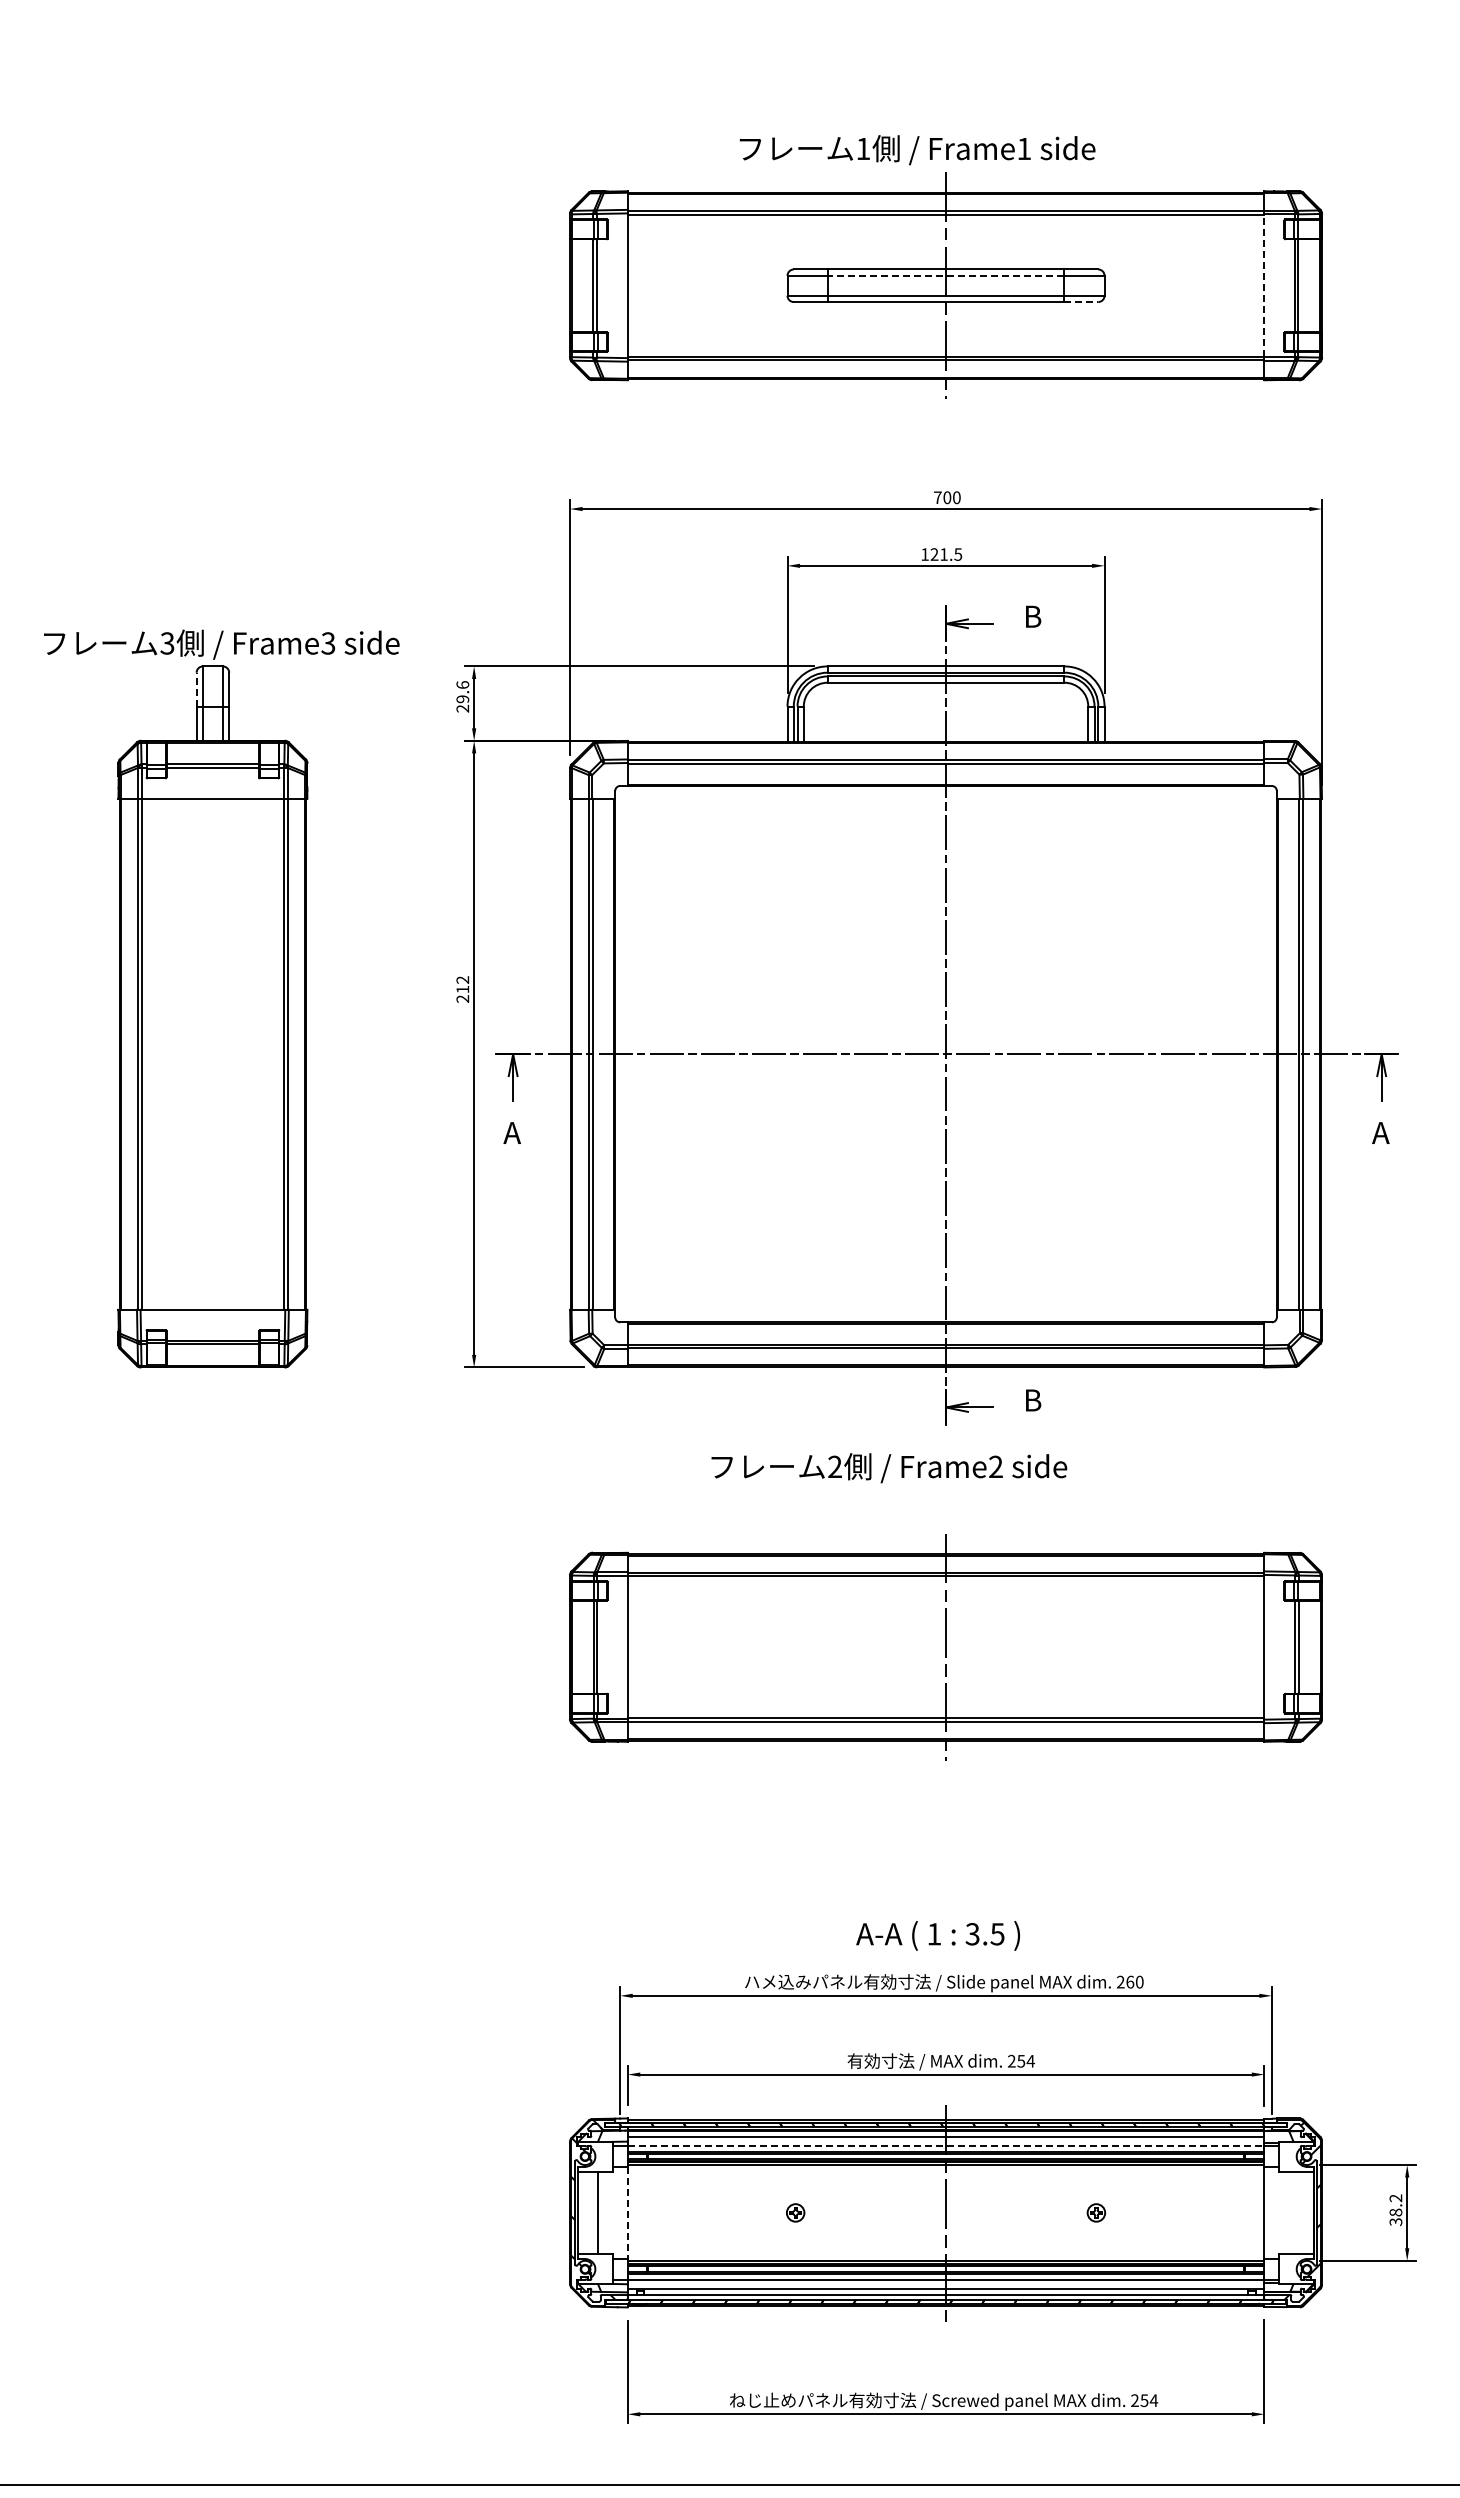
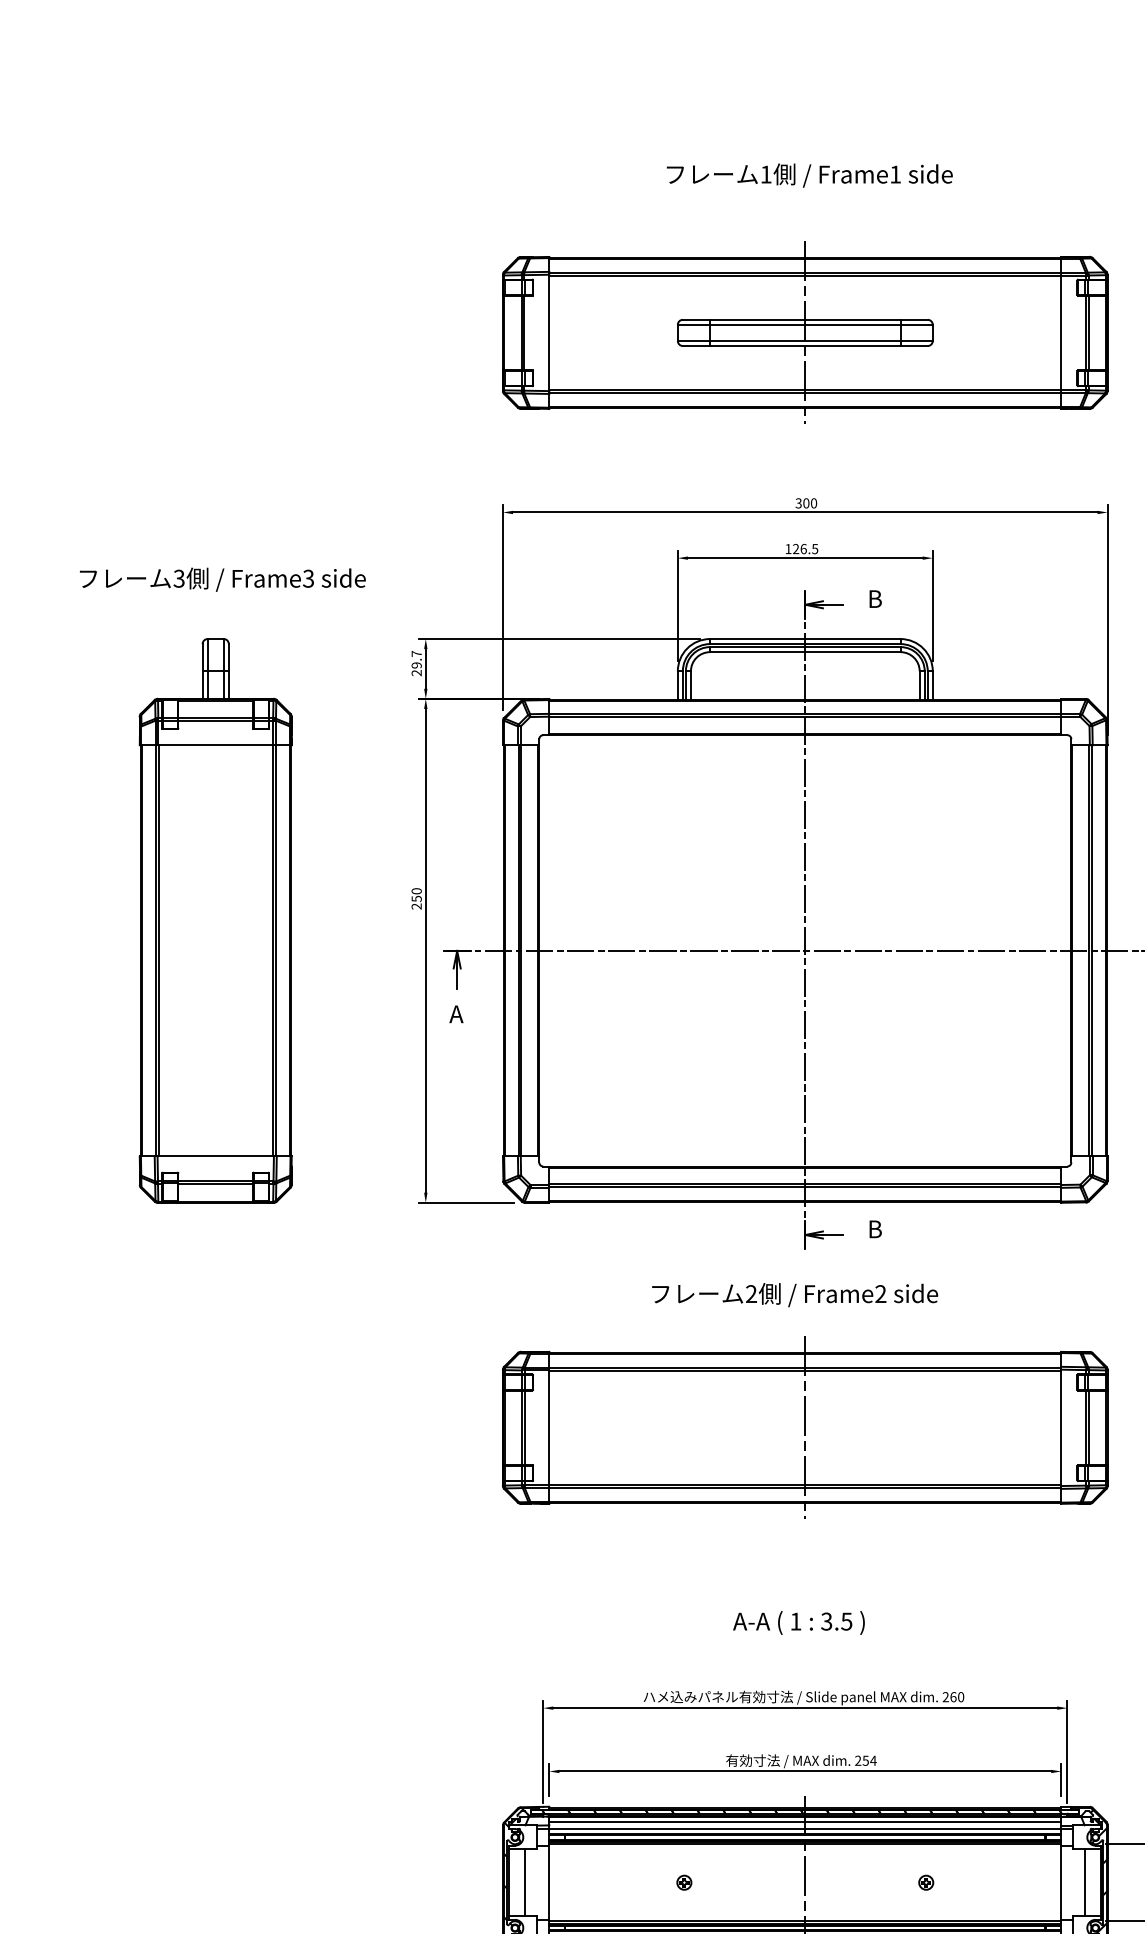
text: (917, 150) -> (809, 175), moved
line: (945, 275) -> (804, 324), dashed -> solid
line: (1264, 285) -> (1061, 332), dashed -> solid
line: (1081, 302) -> (914, 346), dashed -> solid
text: (937, 497) -> (798, 503), 700 -> 300
text: (944, 554) -> (804, 549), 121.5 -> 126.5
text: (221, 644) -> (222, 579), moved
text: (462, 684) -> (416, 653), 29.6 -> 29.7
line: (196, 689) -> (202, 657), dashed -> solid
text: (462, 984) -> (416, 894), 212 -> 250
text: (889, 1468) -> (795, 1295), moved
text: (937, 1935) -> (798, 1622), moved
line: (946, 2145) -> (805, 1828), dashed -> solid
line: (1293, 2212) -> (1084, 1882), added
line: (627, 2213) -> (549, 1883), dashed -> solid

